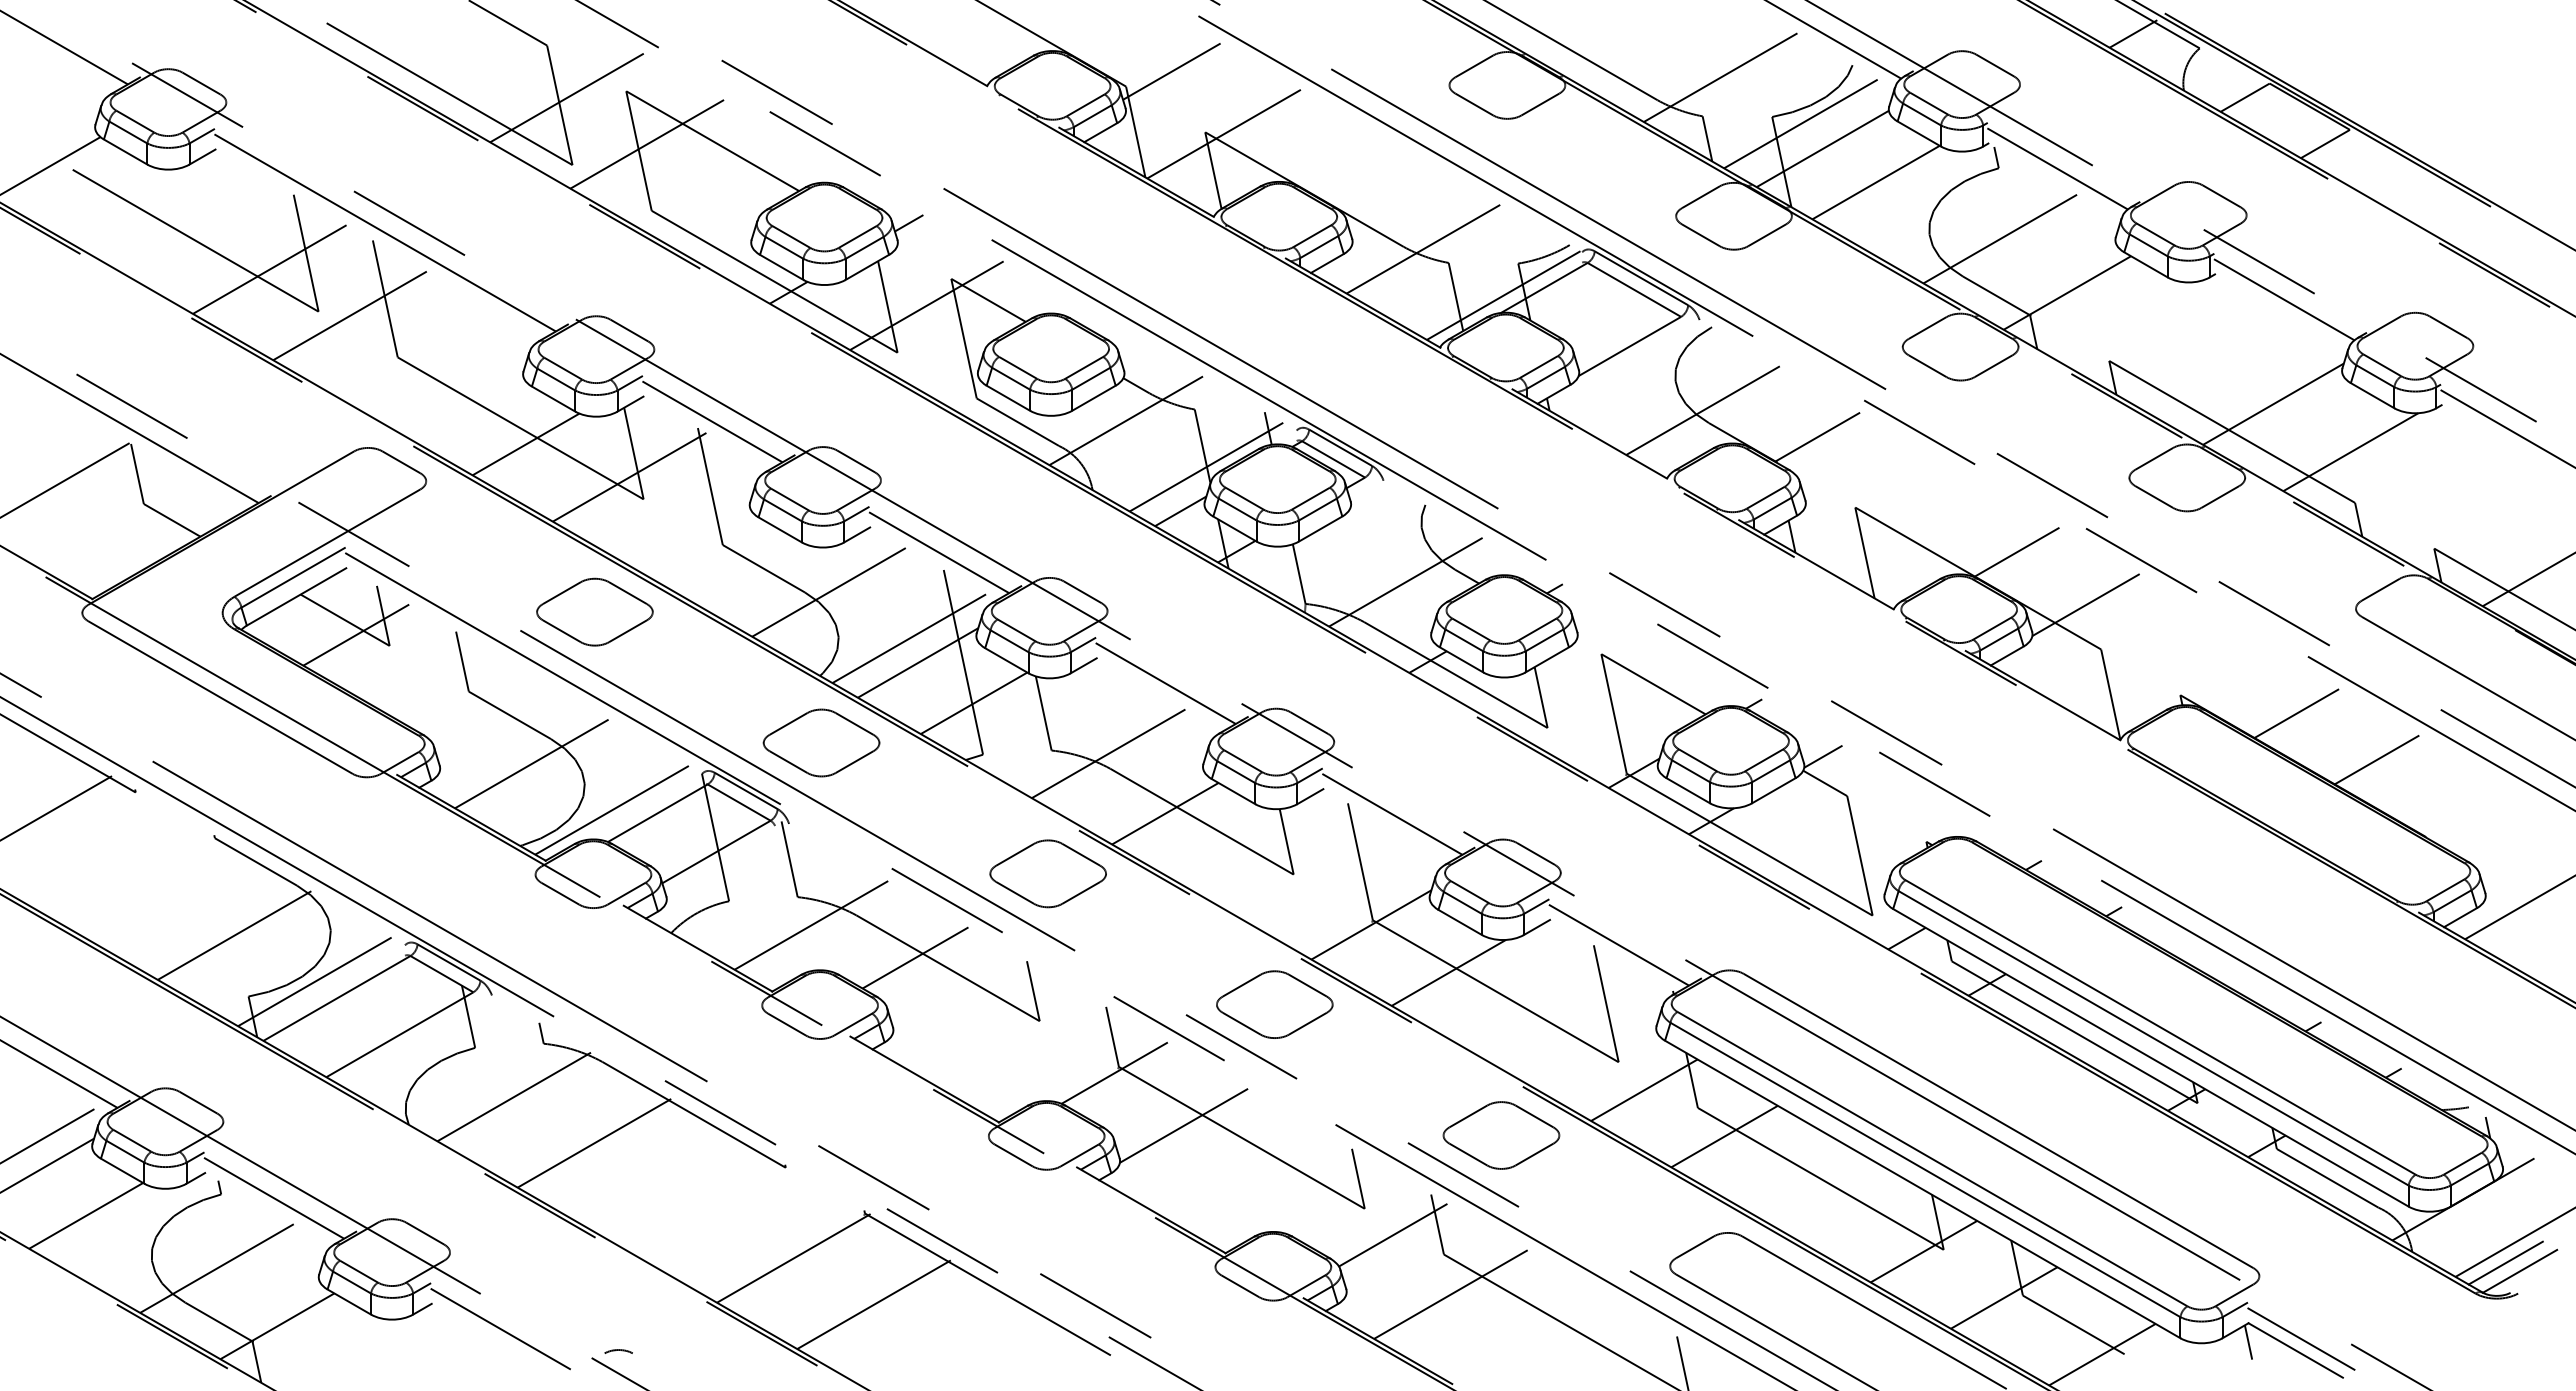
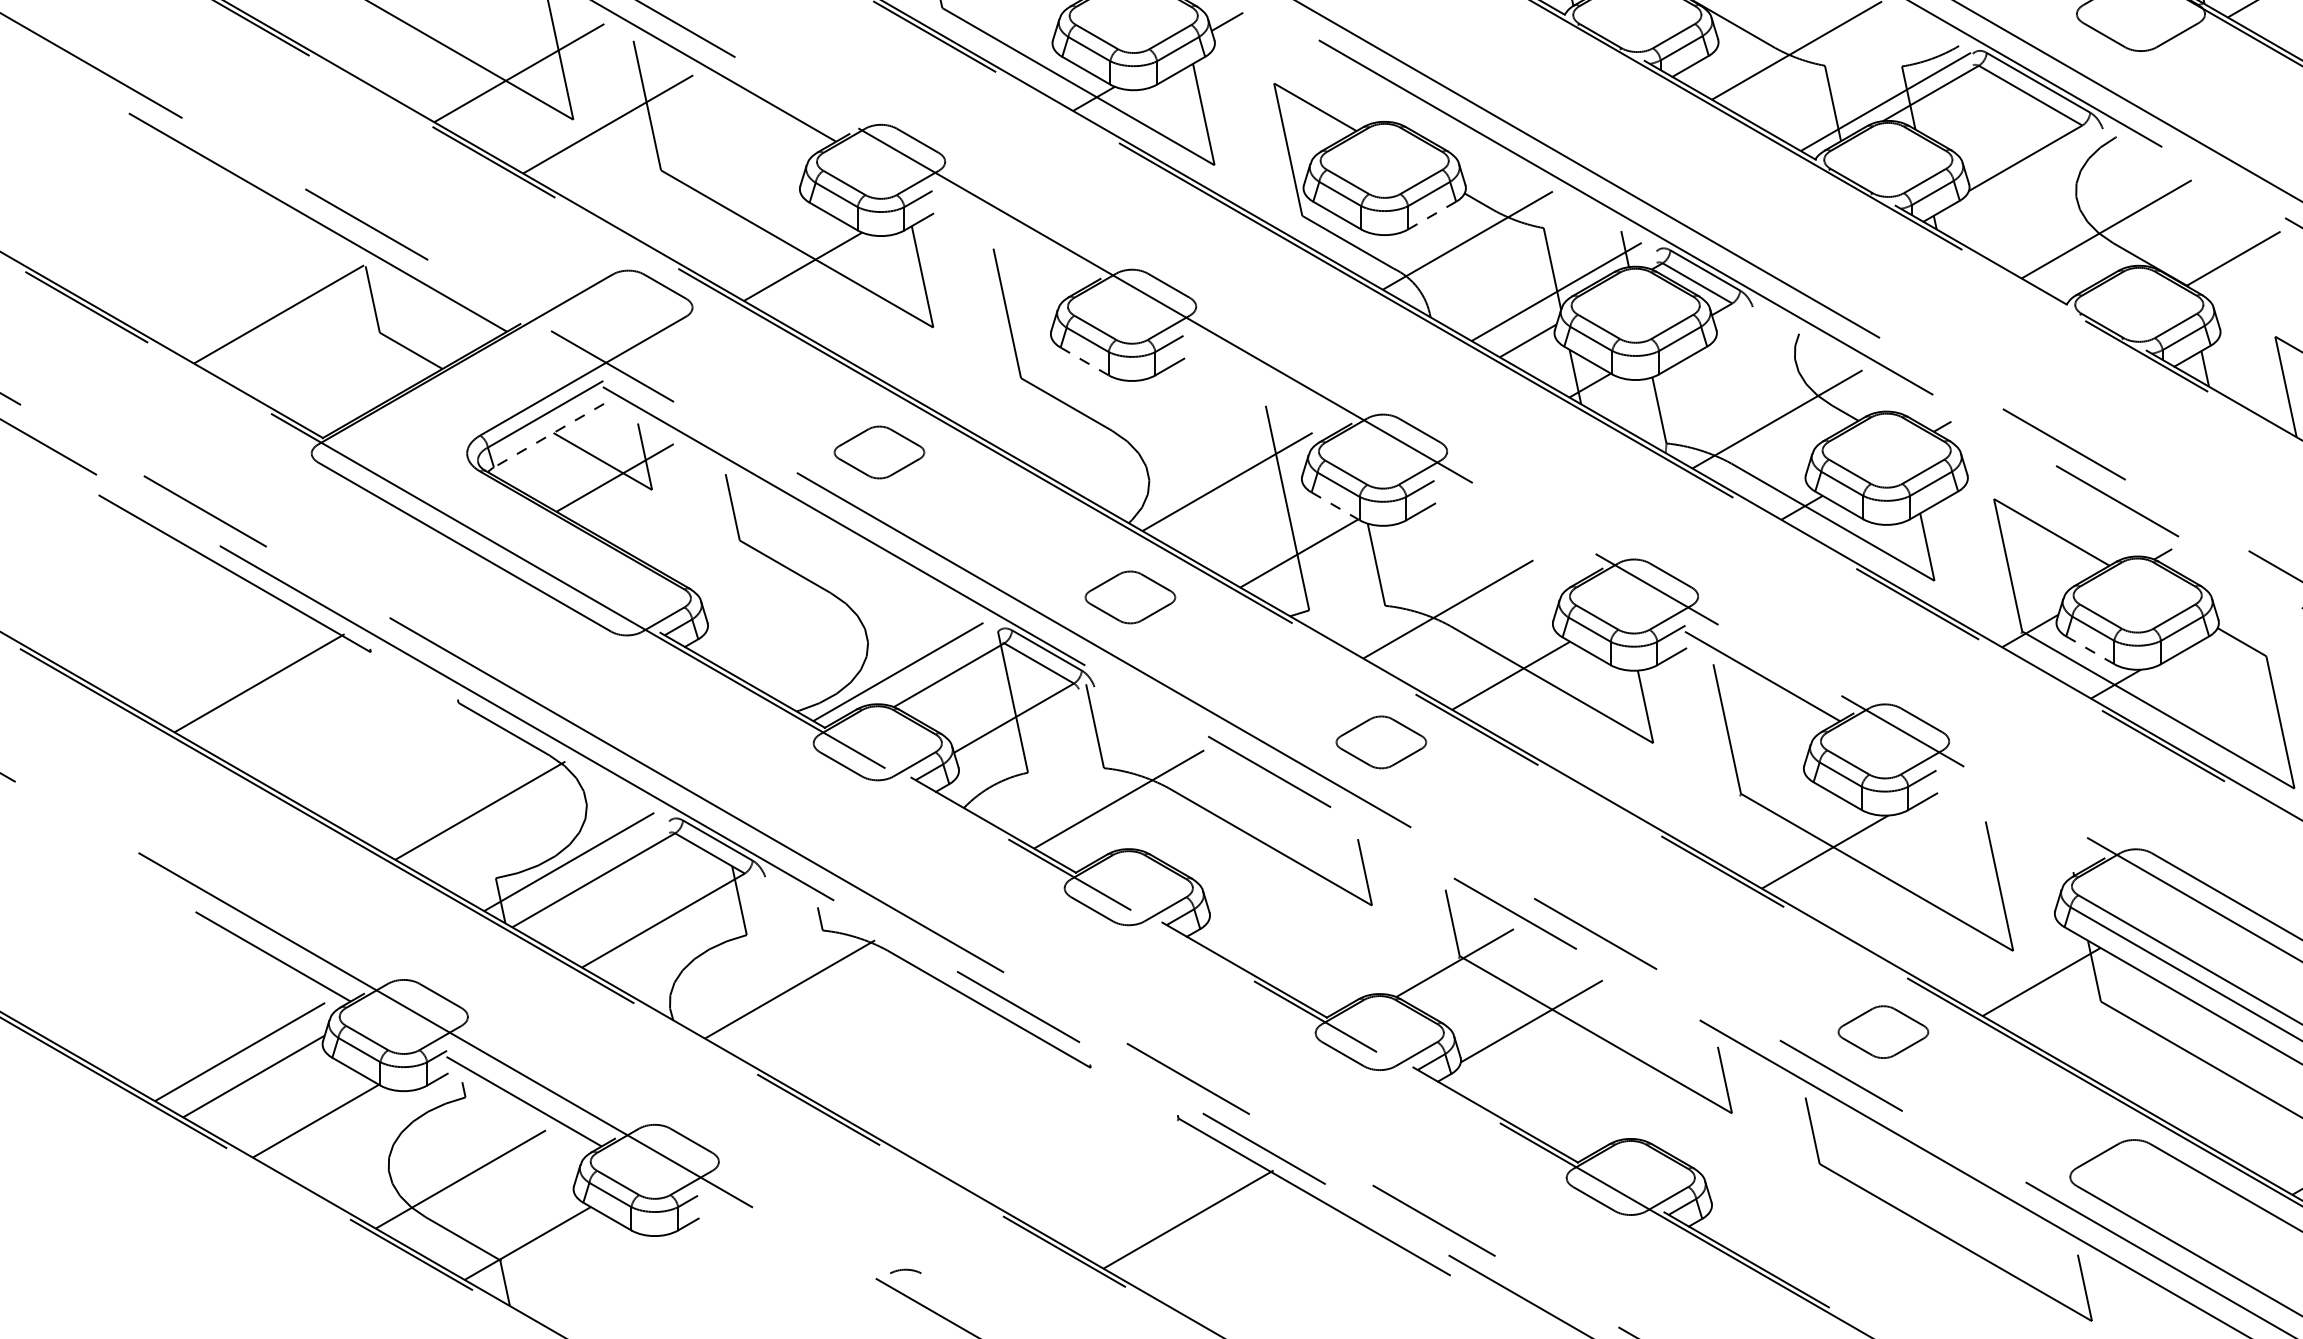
line: (926, 305) -> (1246, 112), removed
line: (1093, 398) -> (1431, 215), solid -> dashed
line: (712, 421) -> (1009, 241), removed
line: (629, 476) -> (917, 302), removed
line: (779, 529) -> (1083, 360), solid -> dashed
line: (939, 552) -> (1261, 386), removed
line: (828, 592) -> (1138, 430), removed
line: (296, 597) -> (548, 436), solid -> dashed
part: (594, 611) -> (878, 451), size x0.7
line: (1006, 660) -> (1335, 506), solid -> dashed
line: (917, 662) -> (1236, 508), removed
line: (1165, 683) -> (1511, 531), removed
part: (821, 742) -> (1130, 596), size x0.7
line: (1823, 756) -> (2240, 612), removed
line: (531, 763) -> (809, 620), removed
line: (1687, 790) -> (2089, 650), solid -> dashed
part: (1047, 873) -> (1380, 741), size x0.7
line: (1371, 924) -> (1739, 798), removed
line: (1618, 944) -> (2013, 820), removed
line: (915, 957) -> (1234, 835), removed
part: (1274, 1004) -> (1632, 887), removed
part: (1501, 1135) -> (1883, 1032), size x0.7
line: (1724, 1136) -> (2130, 1033), removed
line: (594, 1142) -> (878, 1039), removed
line: (1392, 1234) -> (1762, 1141), removed
line: (793, 1258) -> (1099, 1168), removed
line: (1450, 1294) -> (1826, 1208), removed
line: (500, 1328) -> (774, 1245), removed

